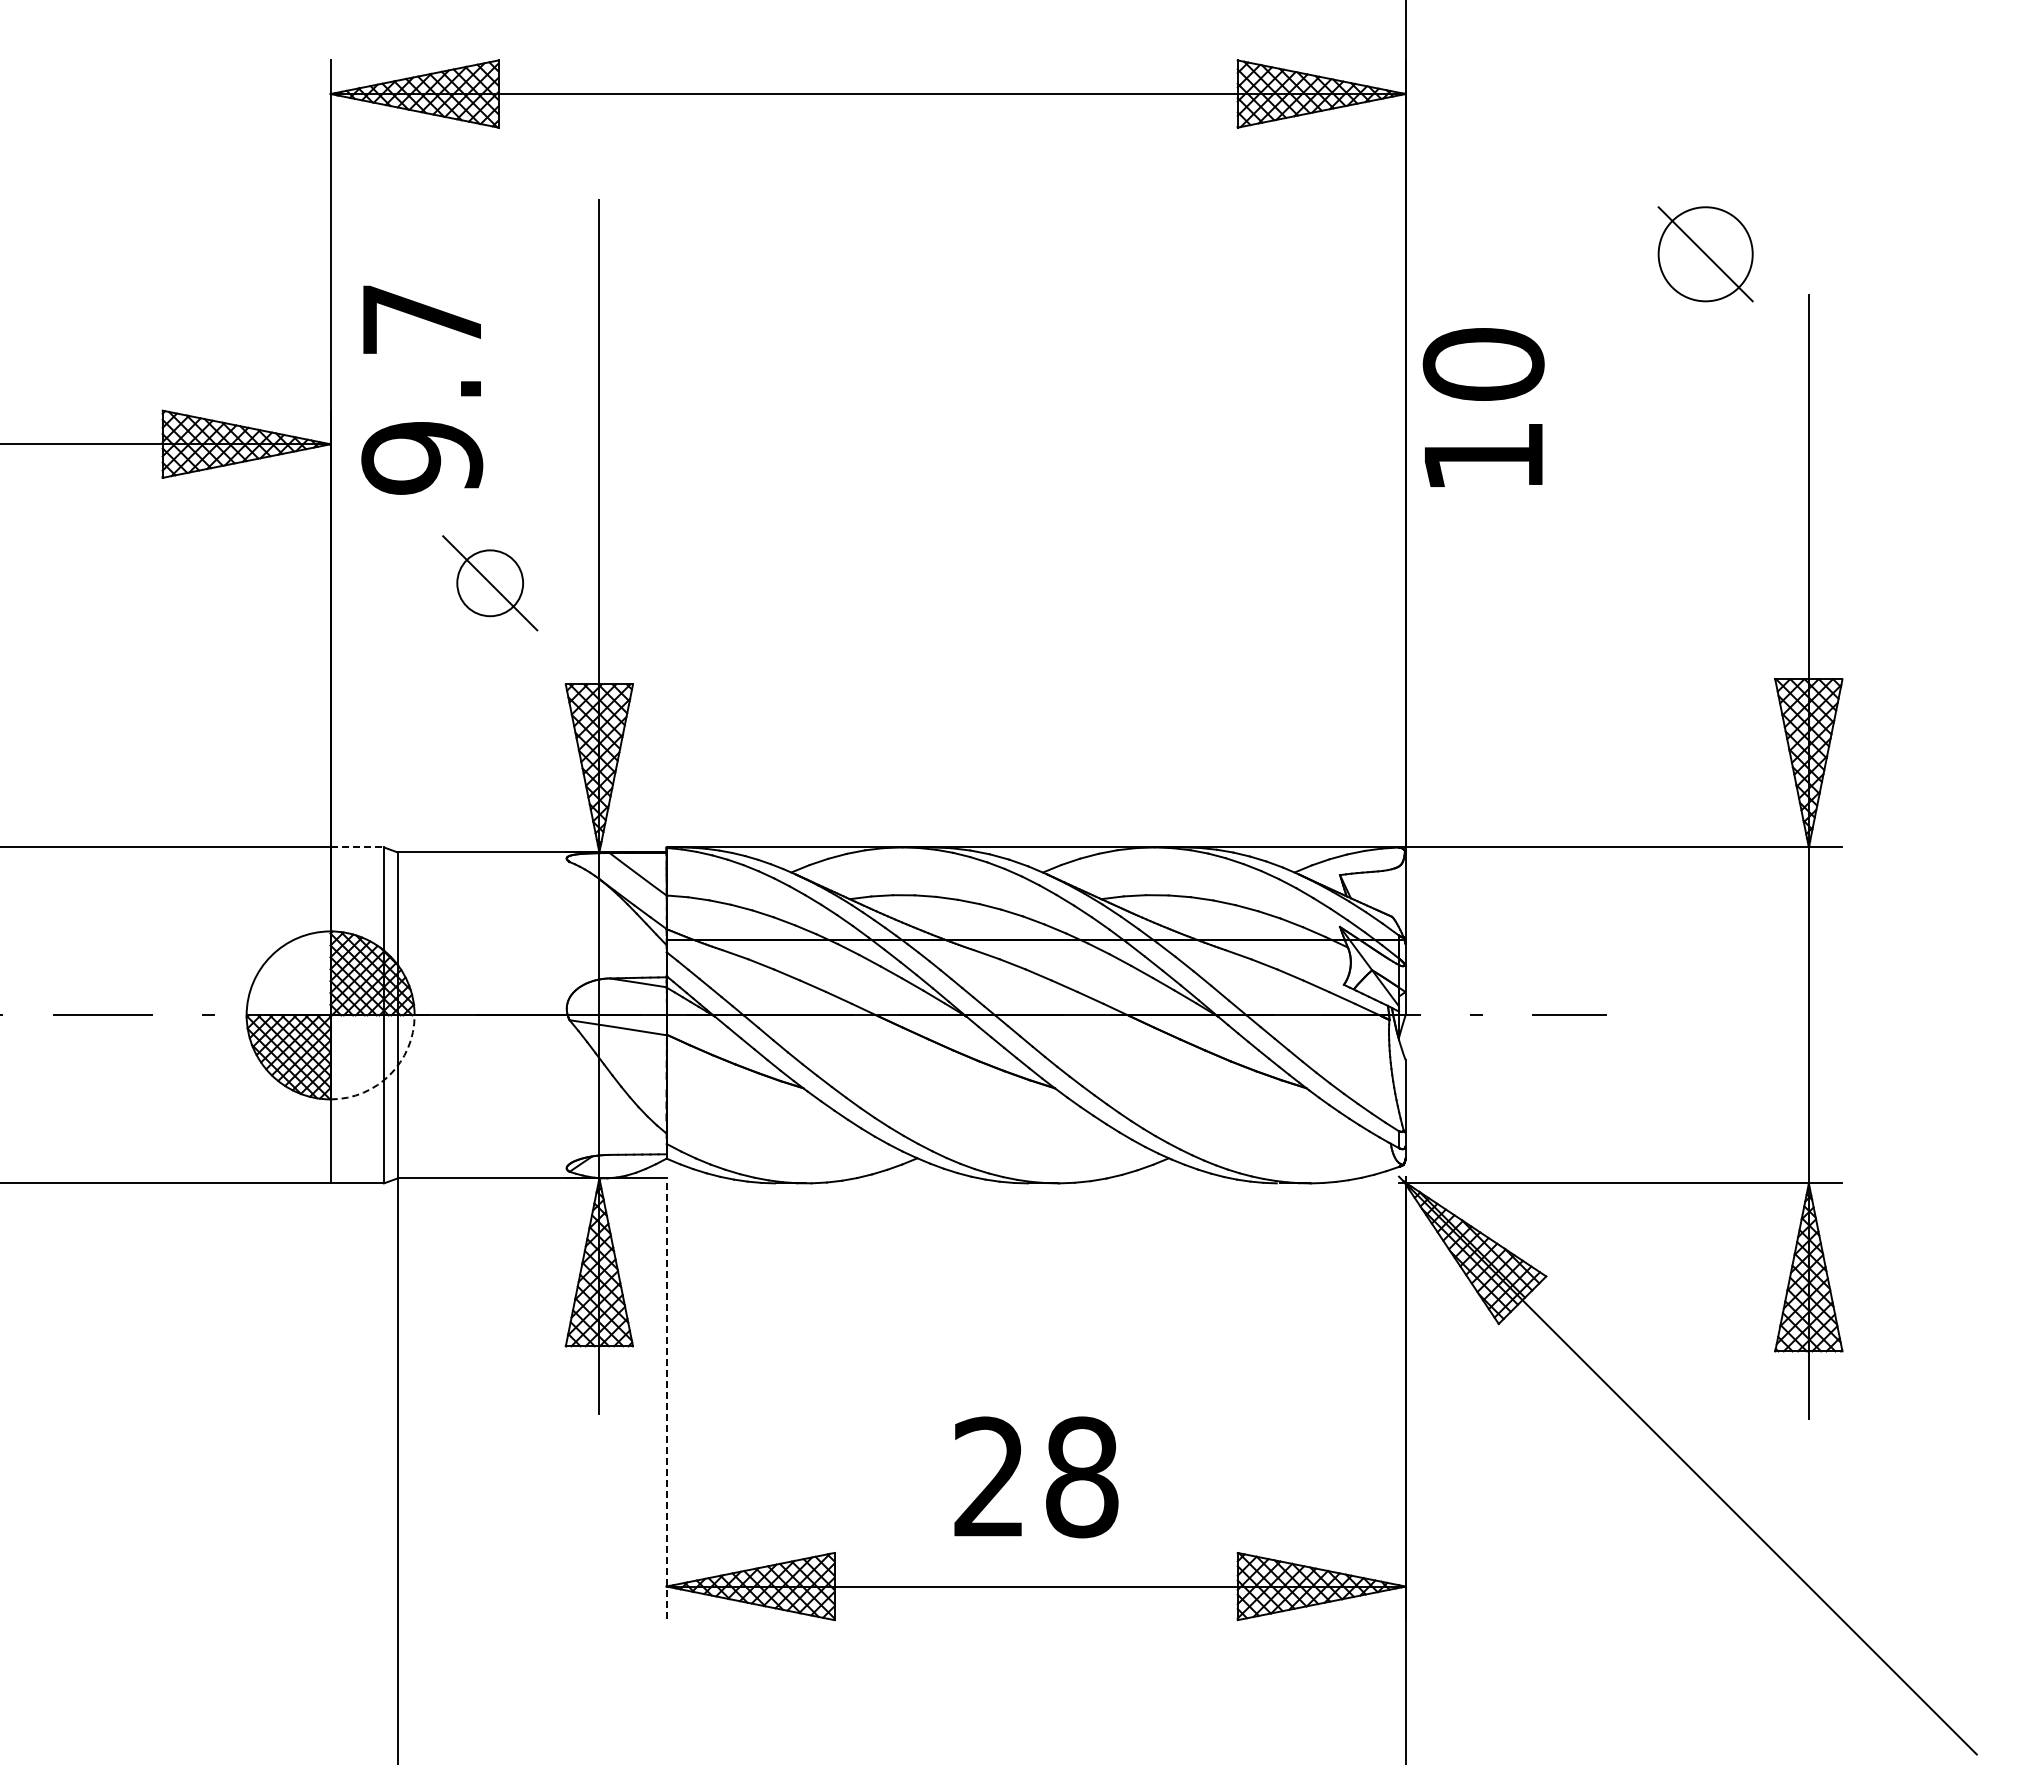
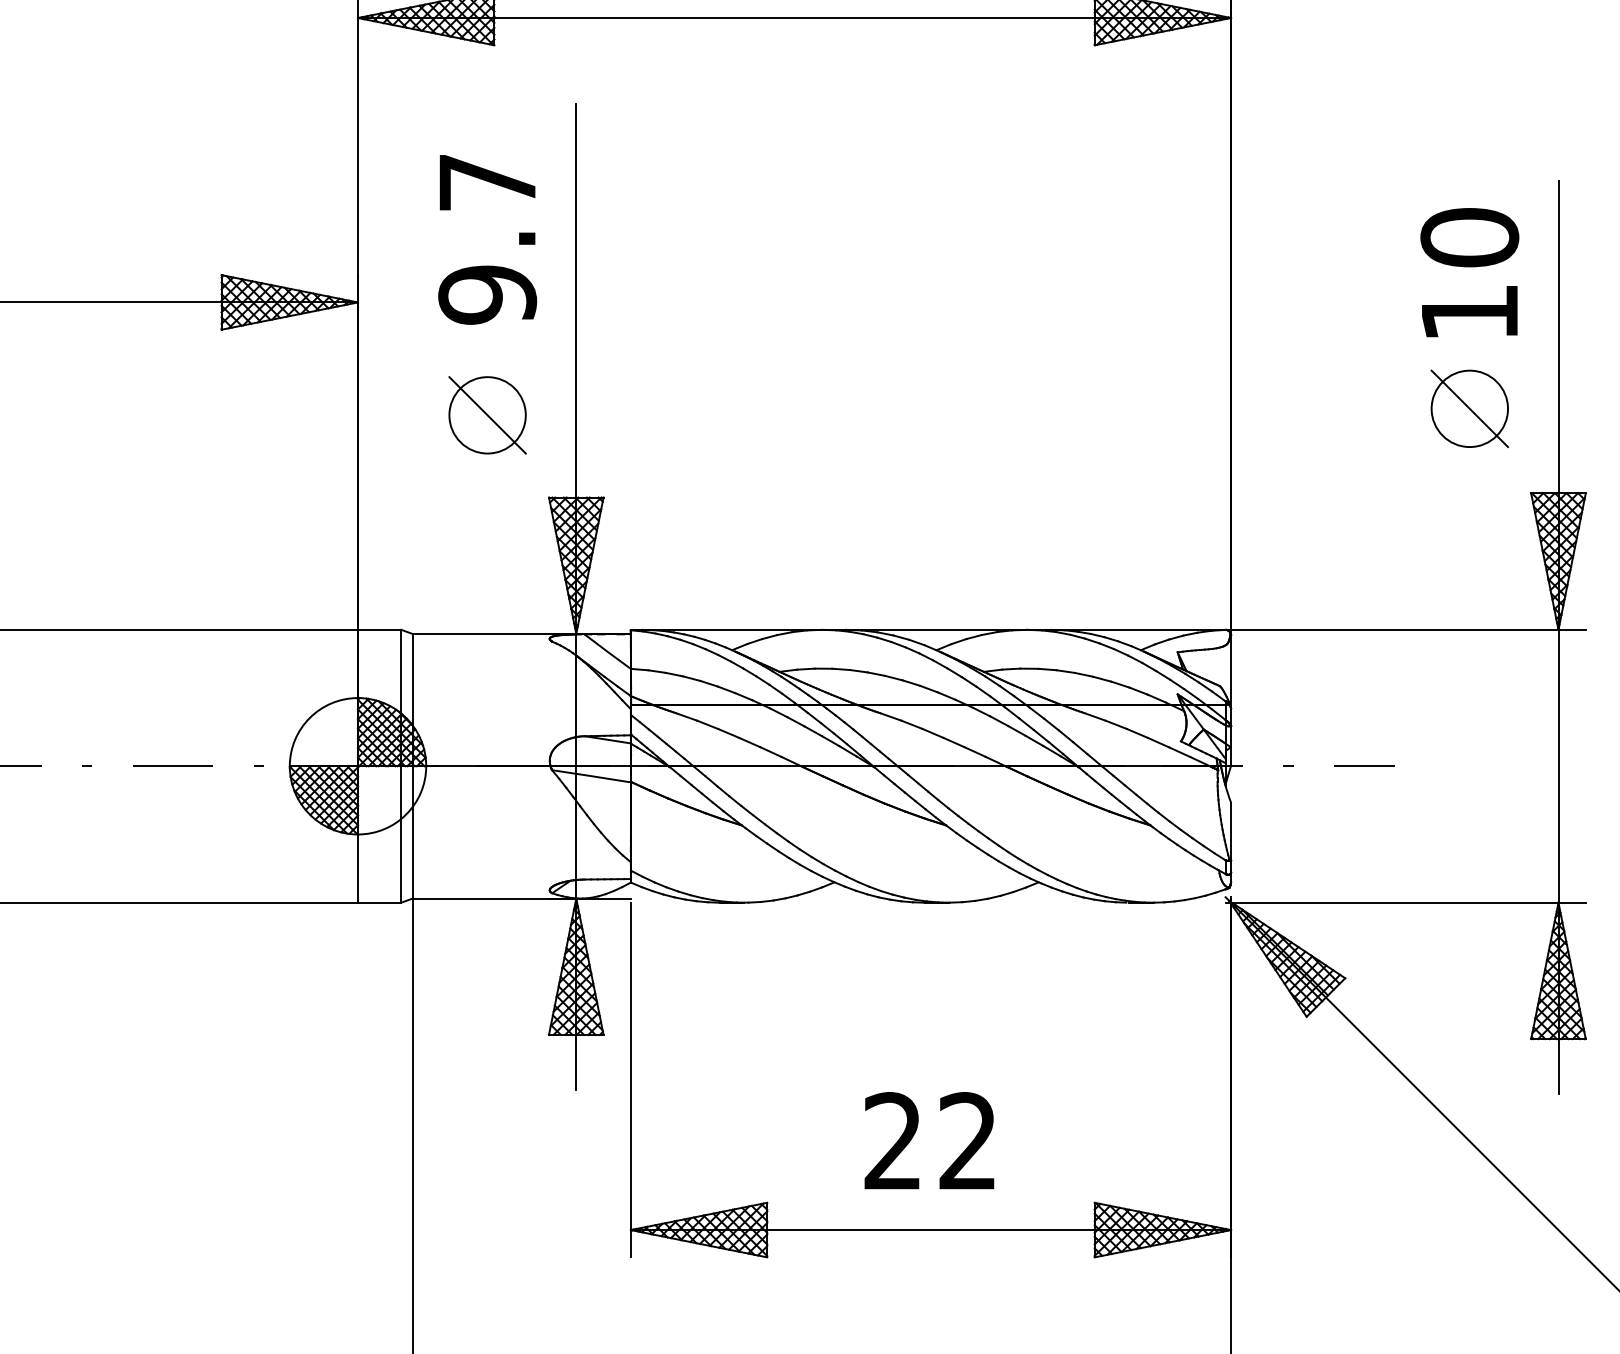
part: (1705, 254) -> (1469, 409), moved
text: (422, 389) -> (487, 239), moved
text: (1483, 407) -> (1469, 272), moved
circle: (490, 583) -> (487, 415), size x1.43
line: (357, 847) -> (379, 629), dashed -> solid
arc: (390, 1074) -> (406, 814), dashed -> solid
line: (666, 1402) -> (630, 1080), dashed -> solid
text: (1082, 1477) -> (968, 1141), 28 -> 22

